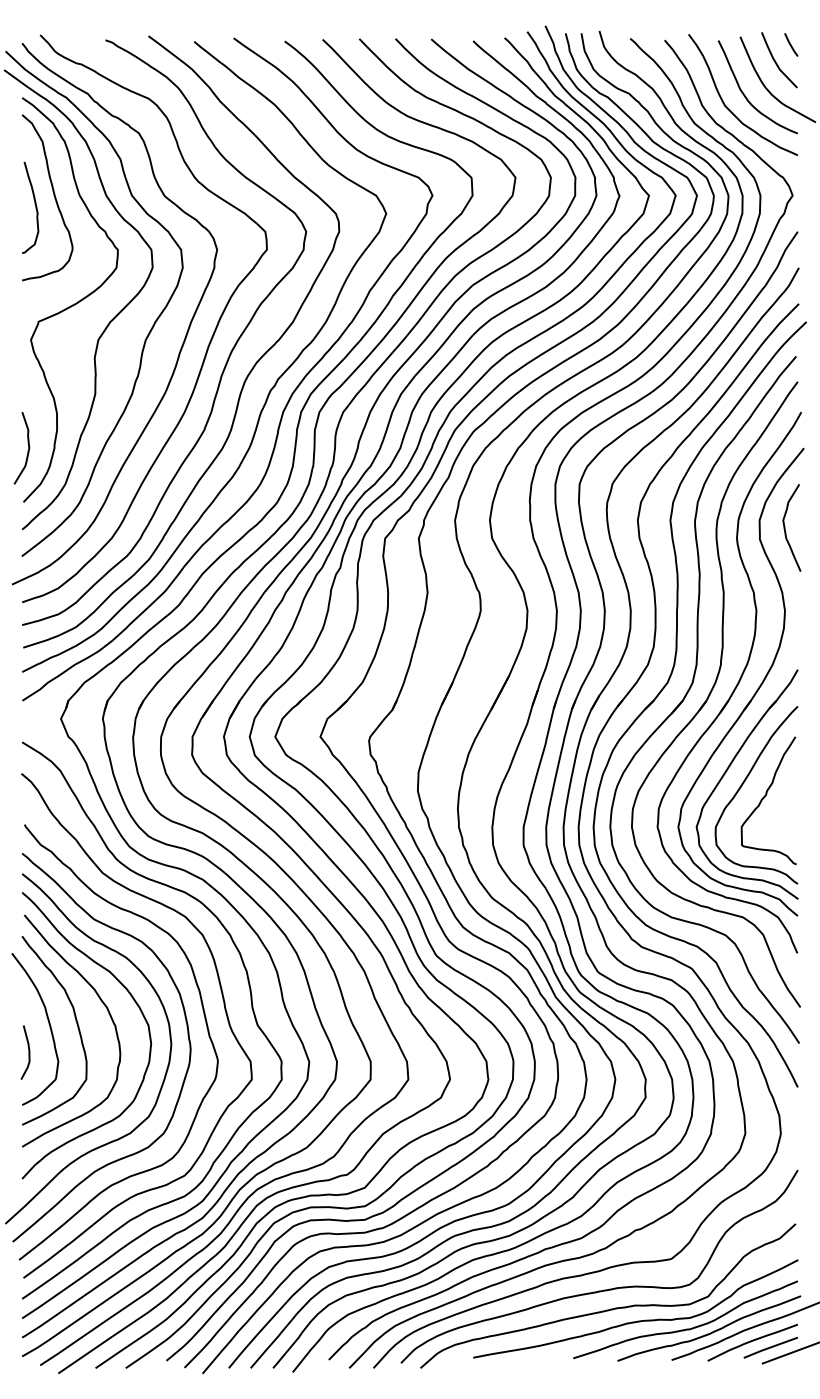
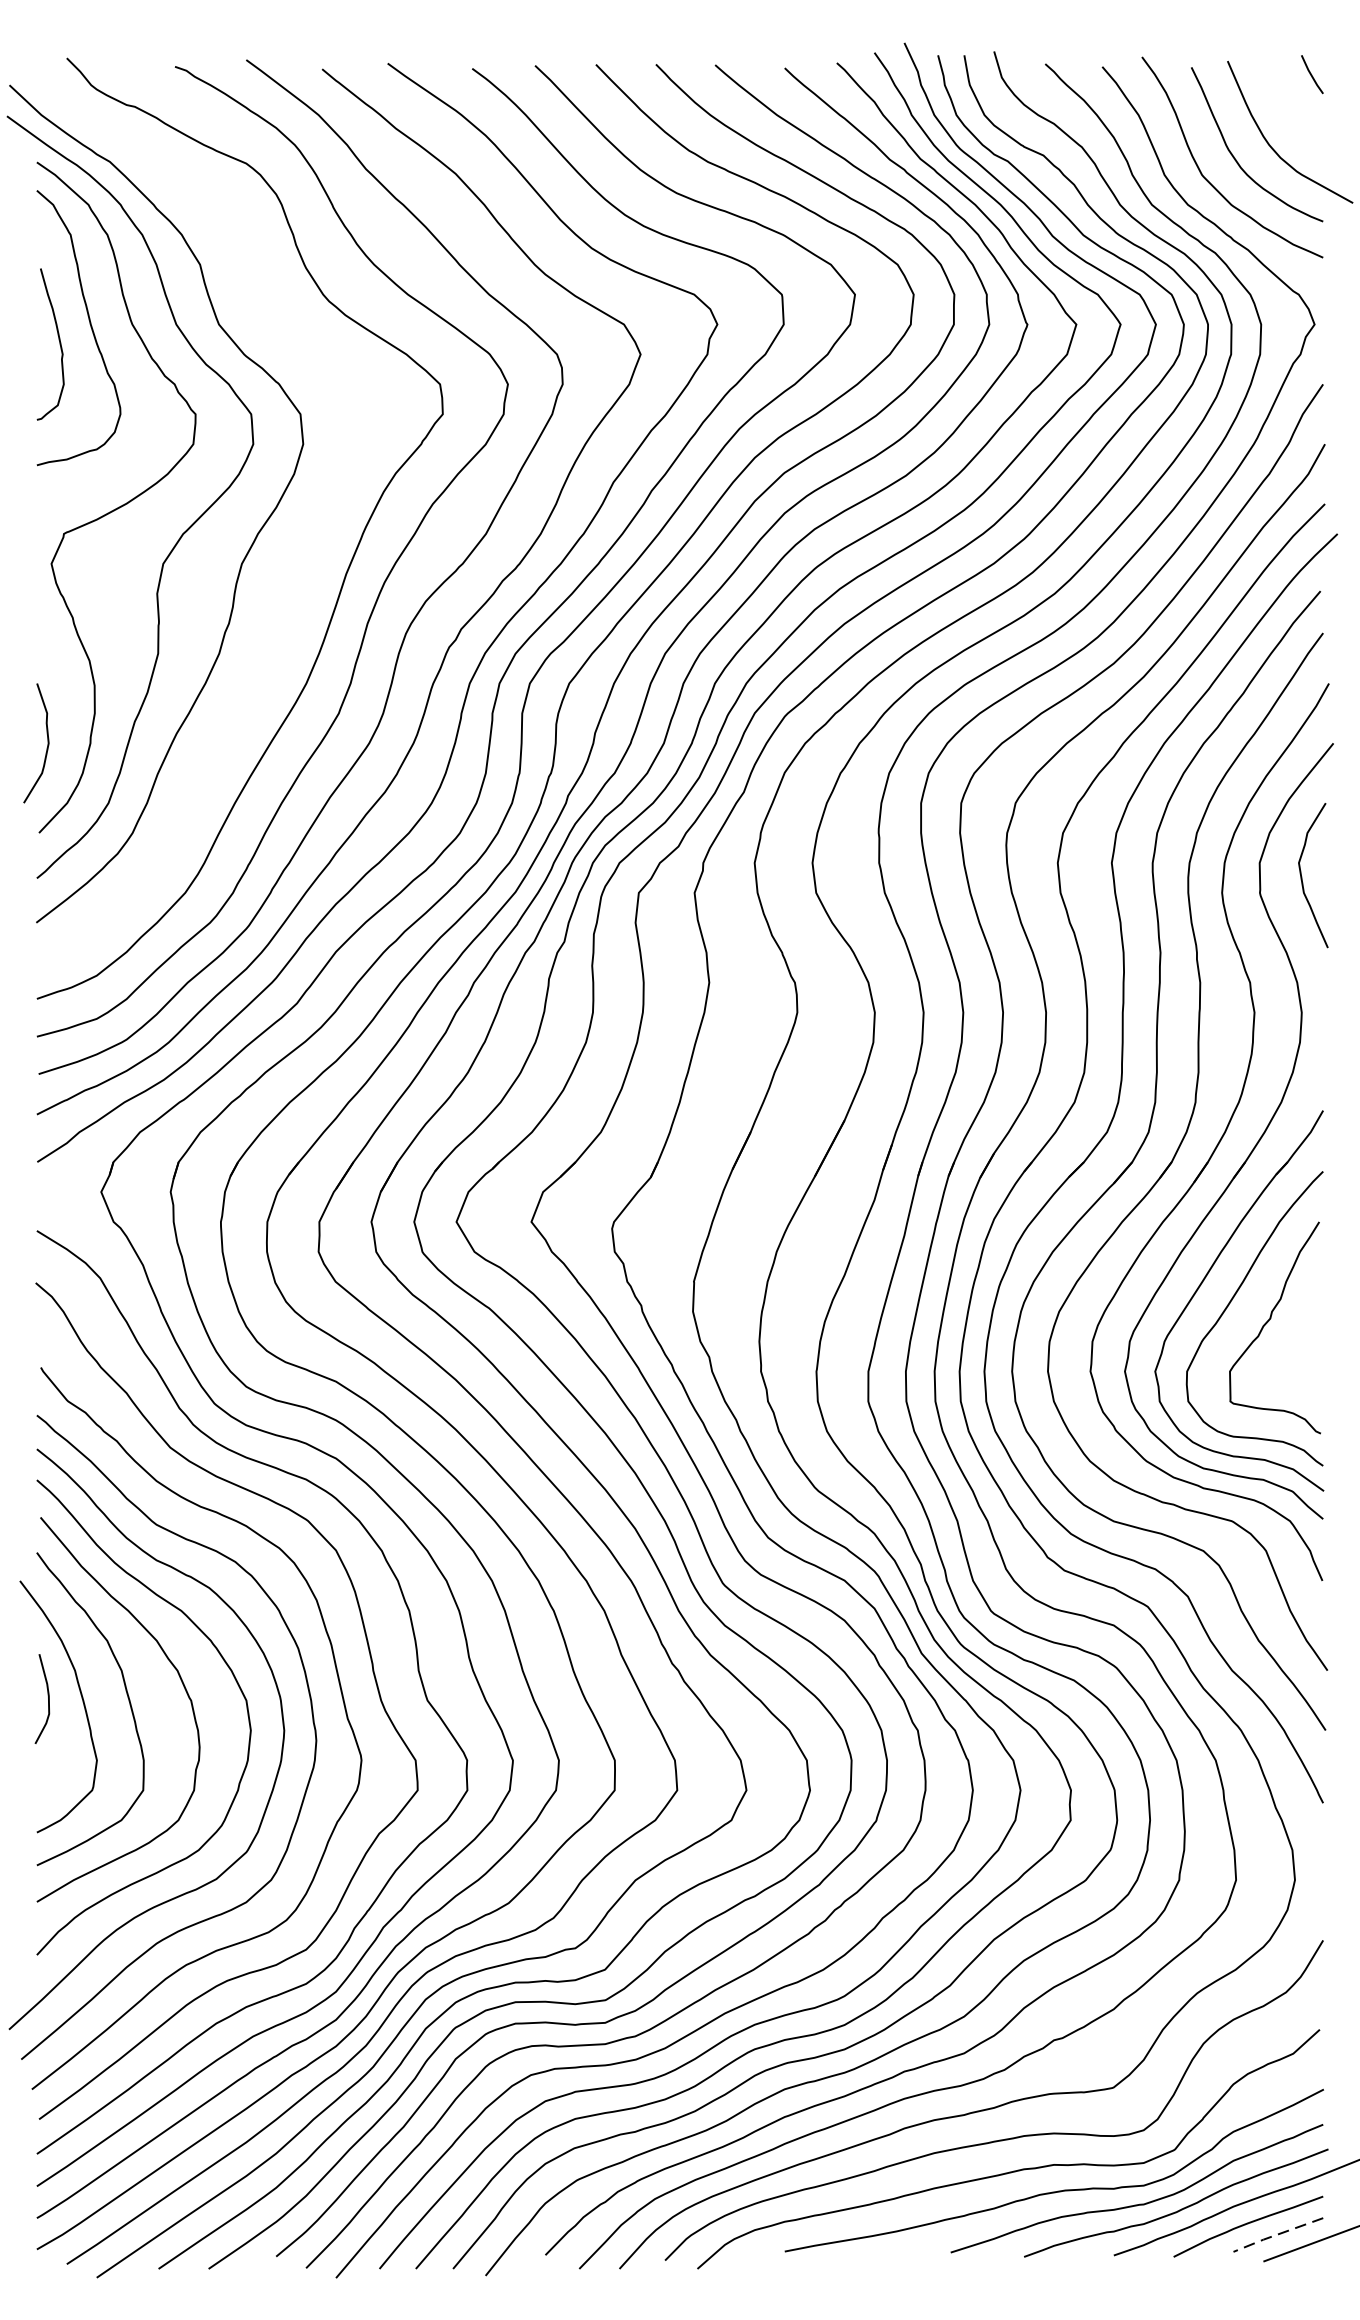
line: (776, 61) -> (1287, 102), removed
curve: (184, 337) -> (306, 559), removed
curve: (28, 1052) -> (47, 1698), moved
line: (770, 1347) -> (1277, 2234), solid -> dashed

